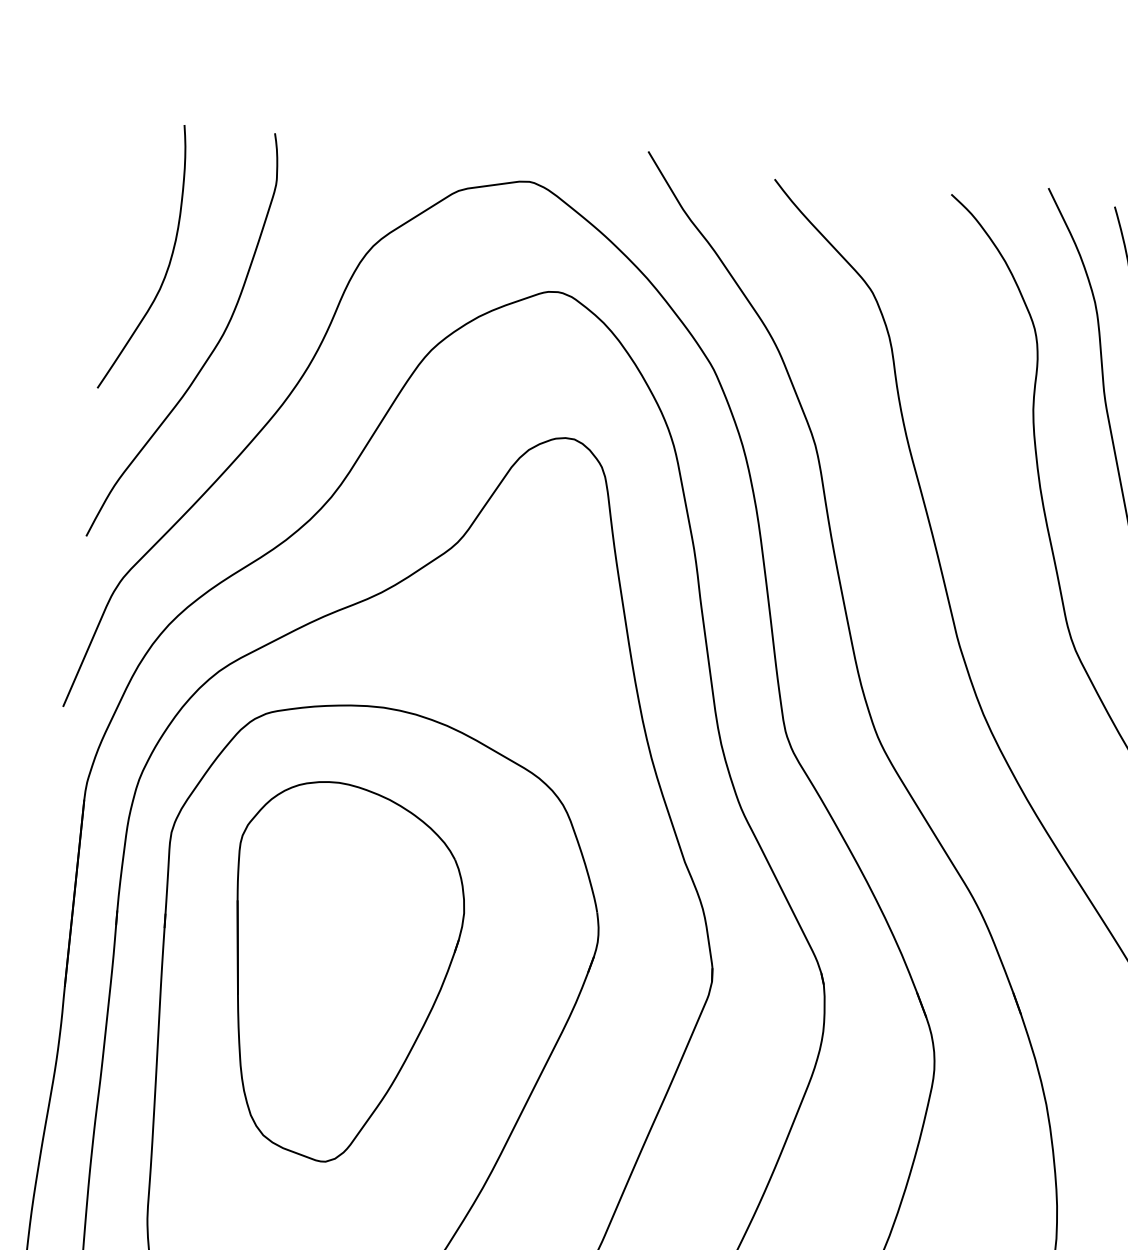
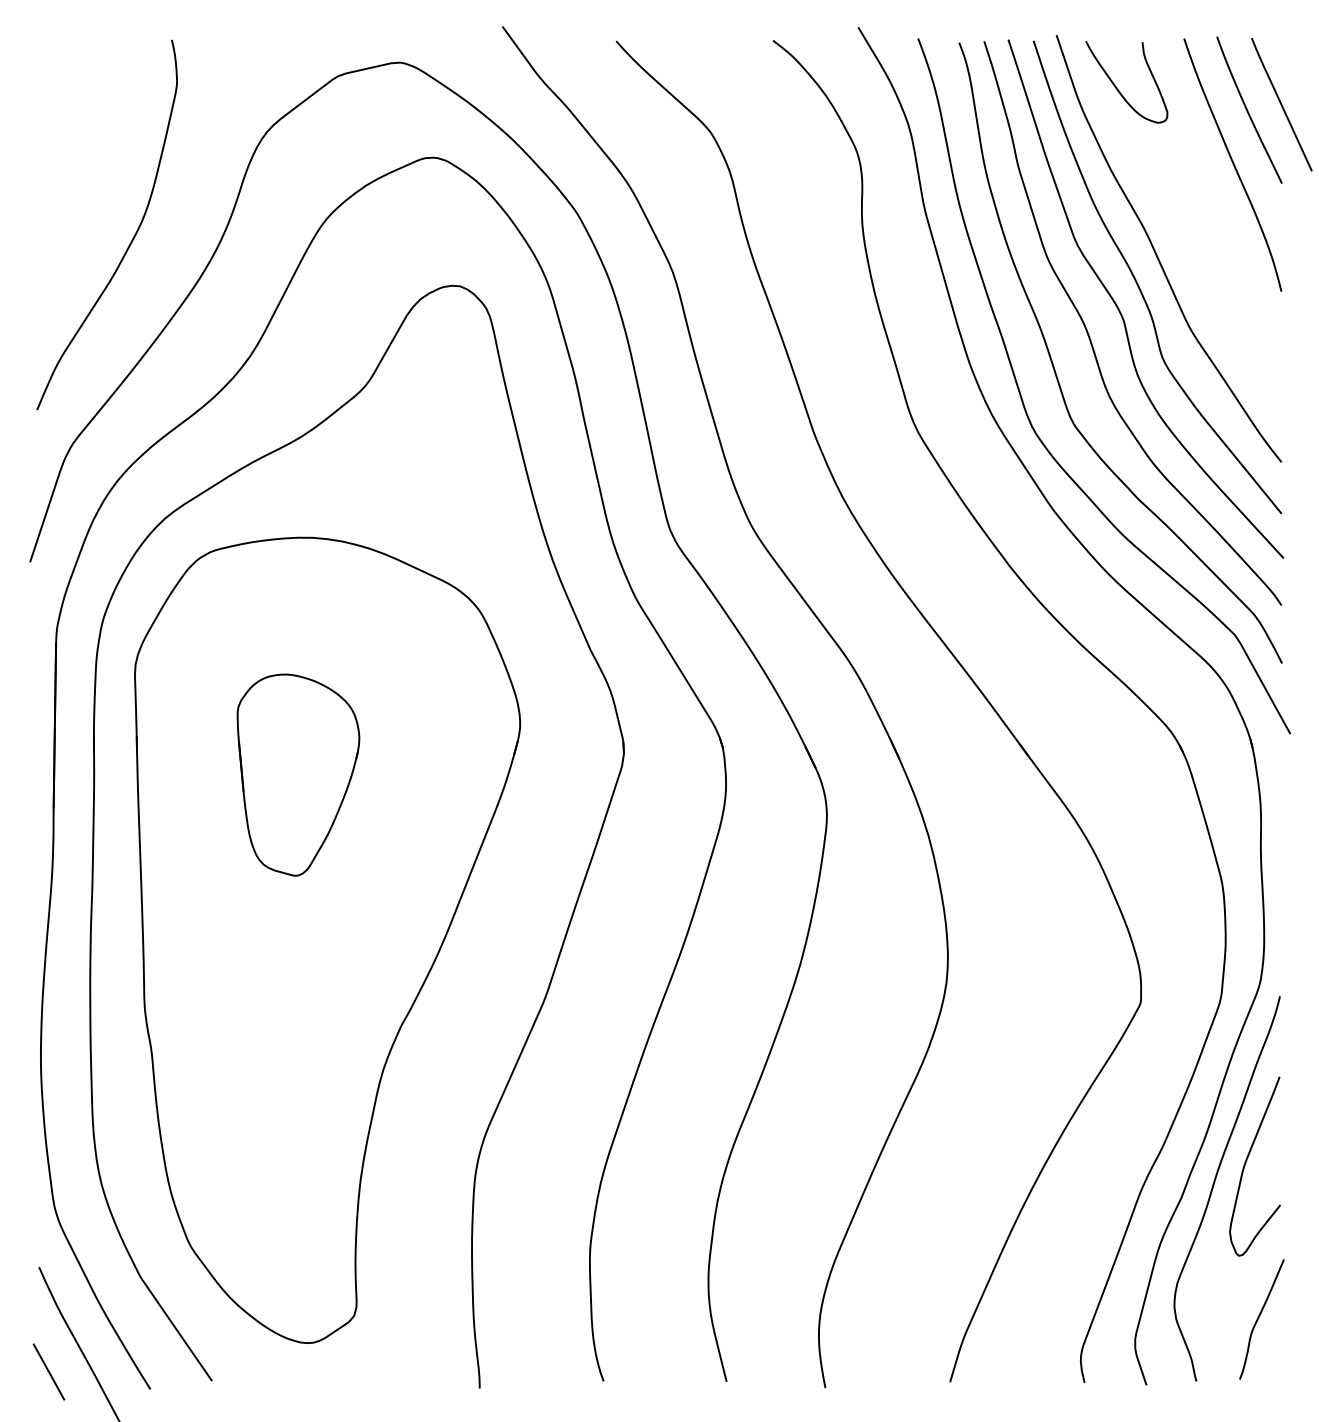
curve: (169, 260) -> (88, 160), removed
part: (343, 972) -> (298, 774), size x0.6

